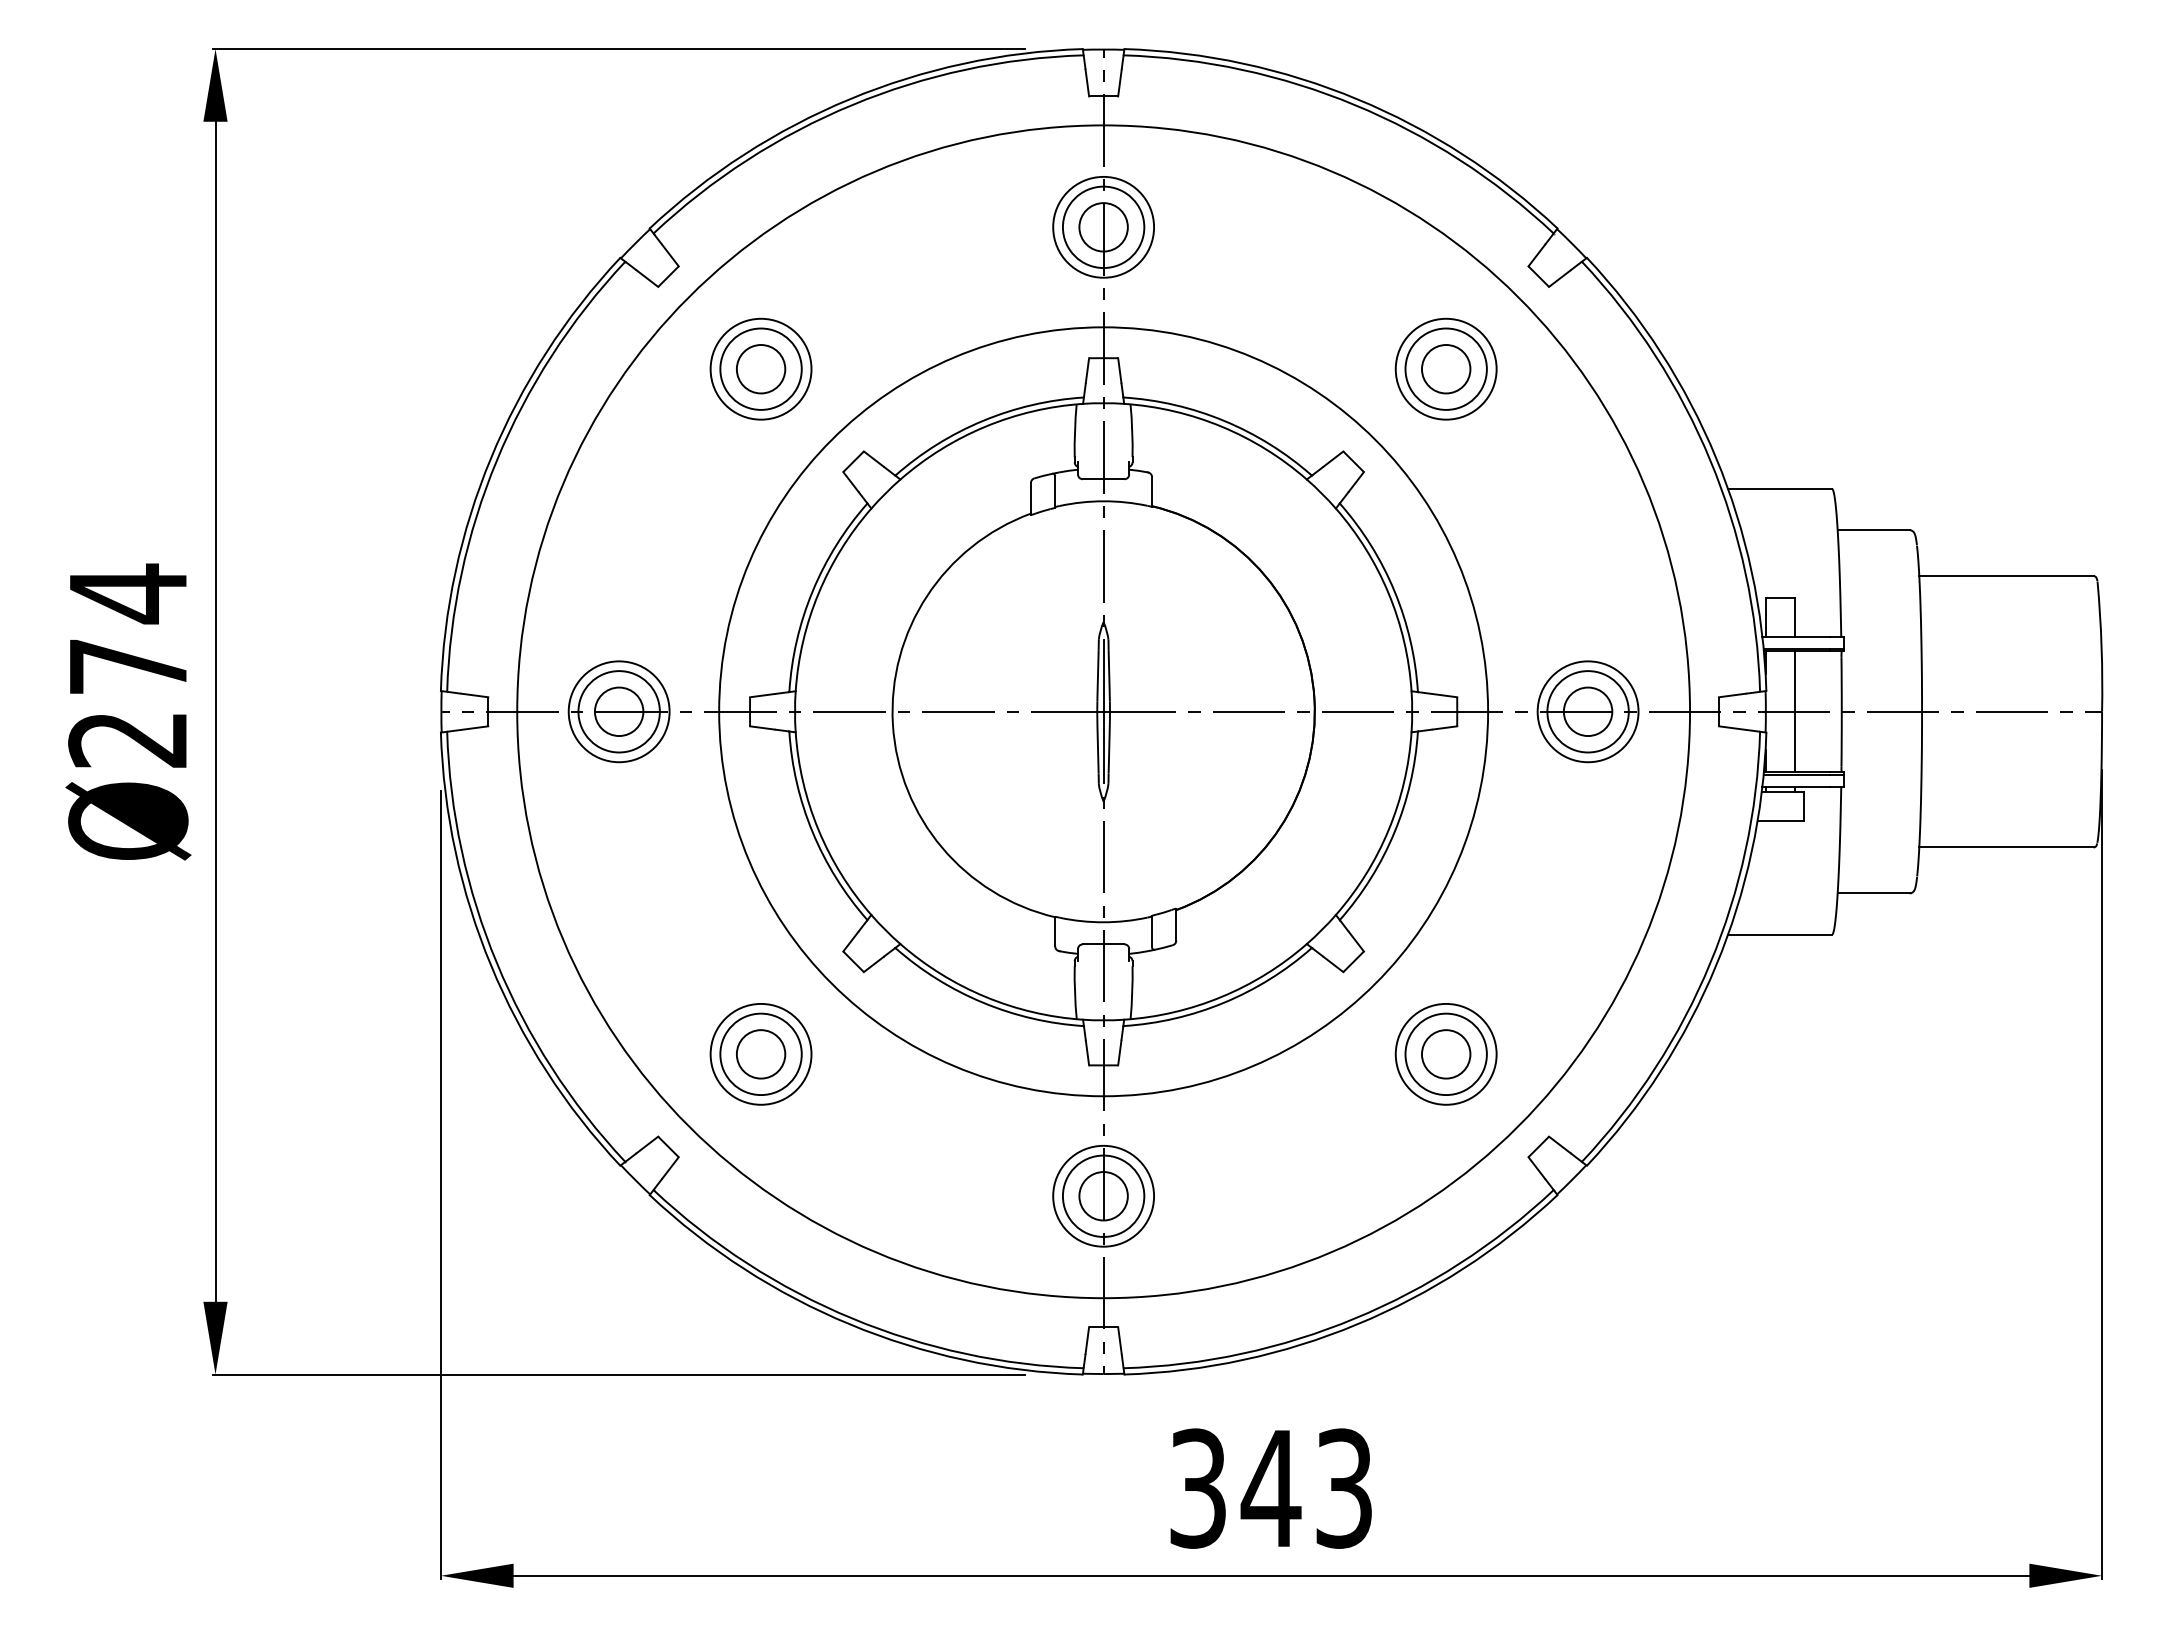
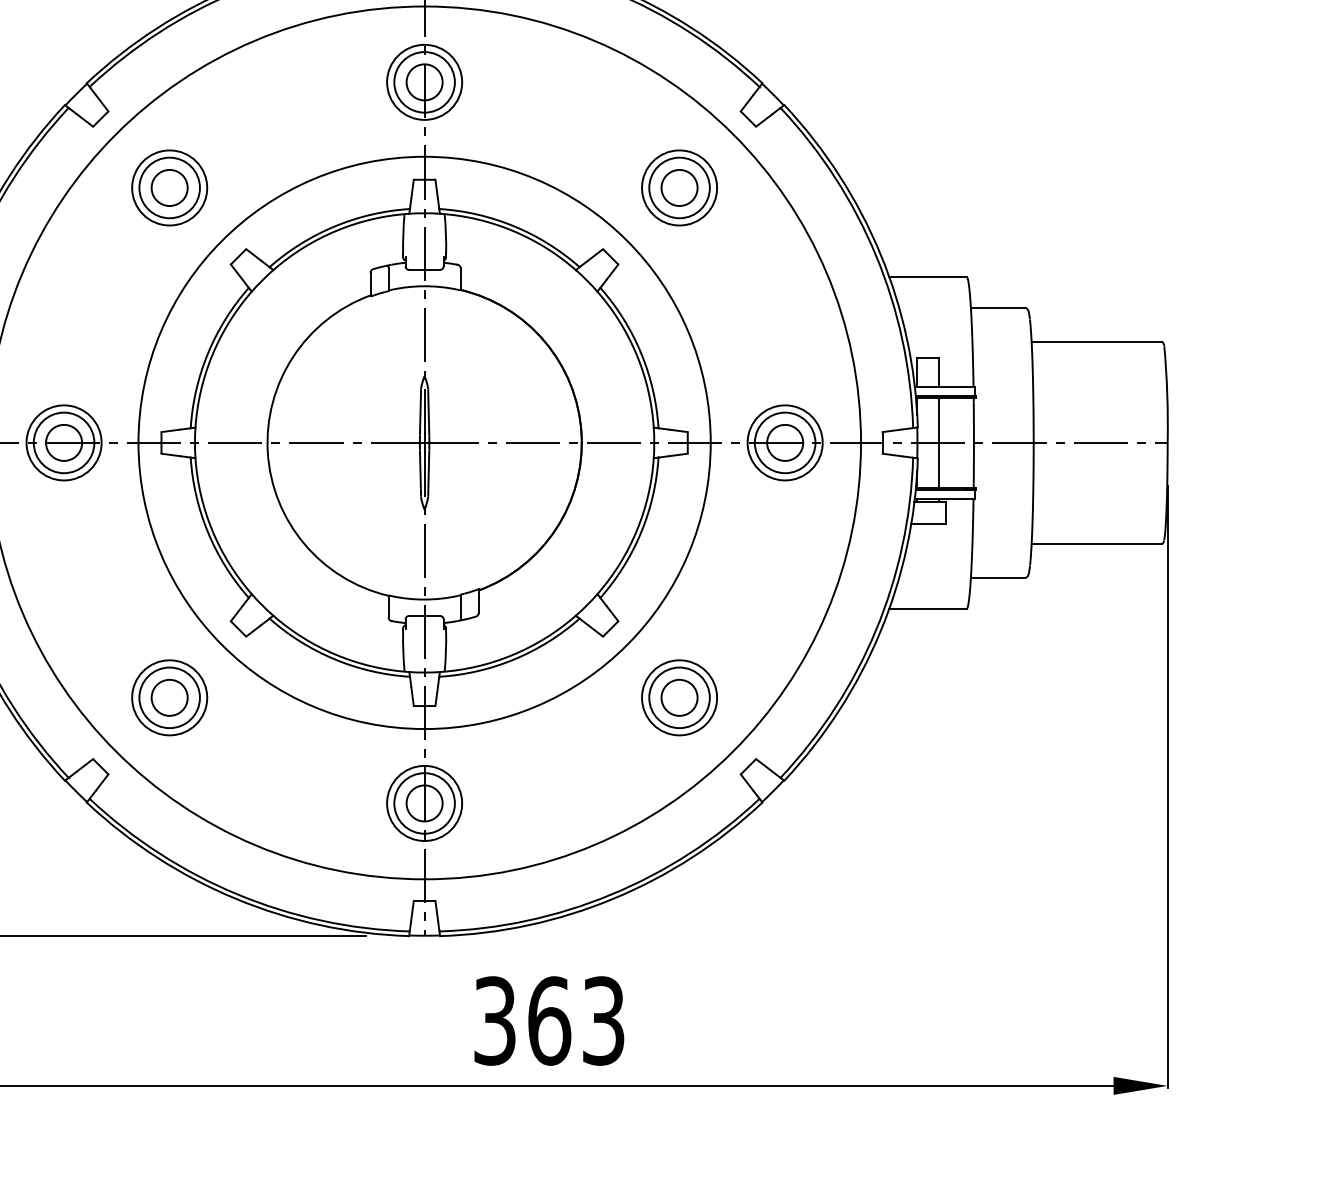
text: (1270, 1488) -> (548, 1020), 343 -> 363

